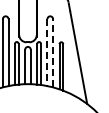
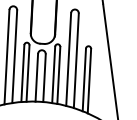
line: (53, 52) -> (77, 59), dashed -> solid
line: (47, 53) -> (68, 60), dashed -> solid

